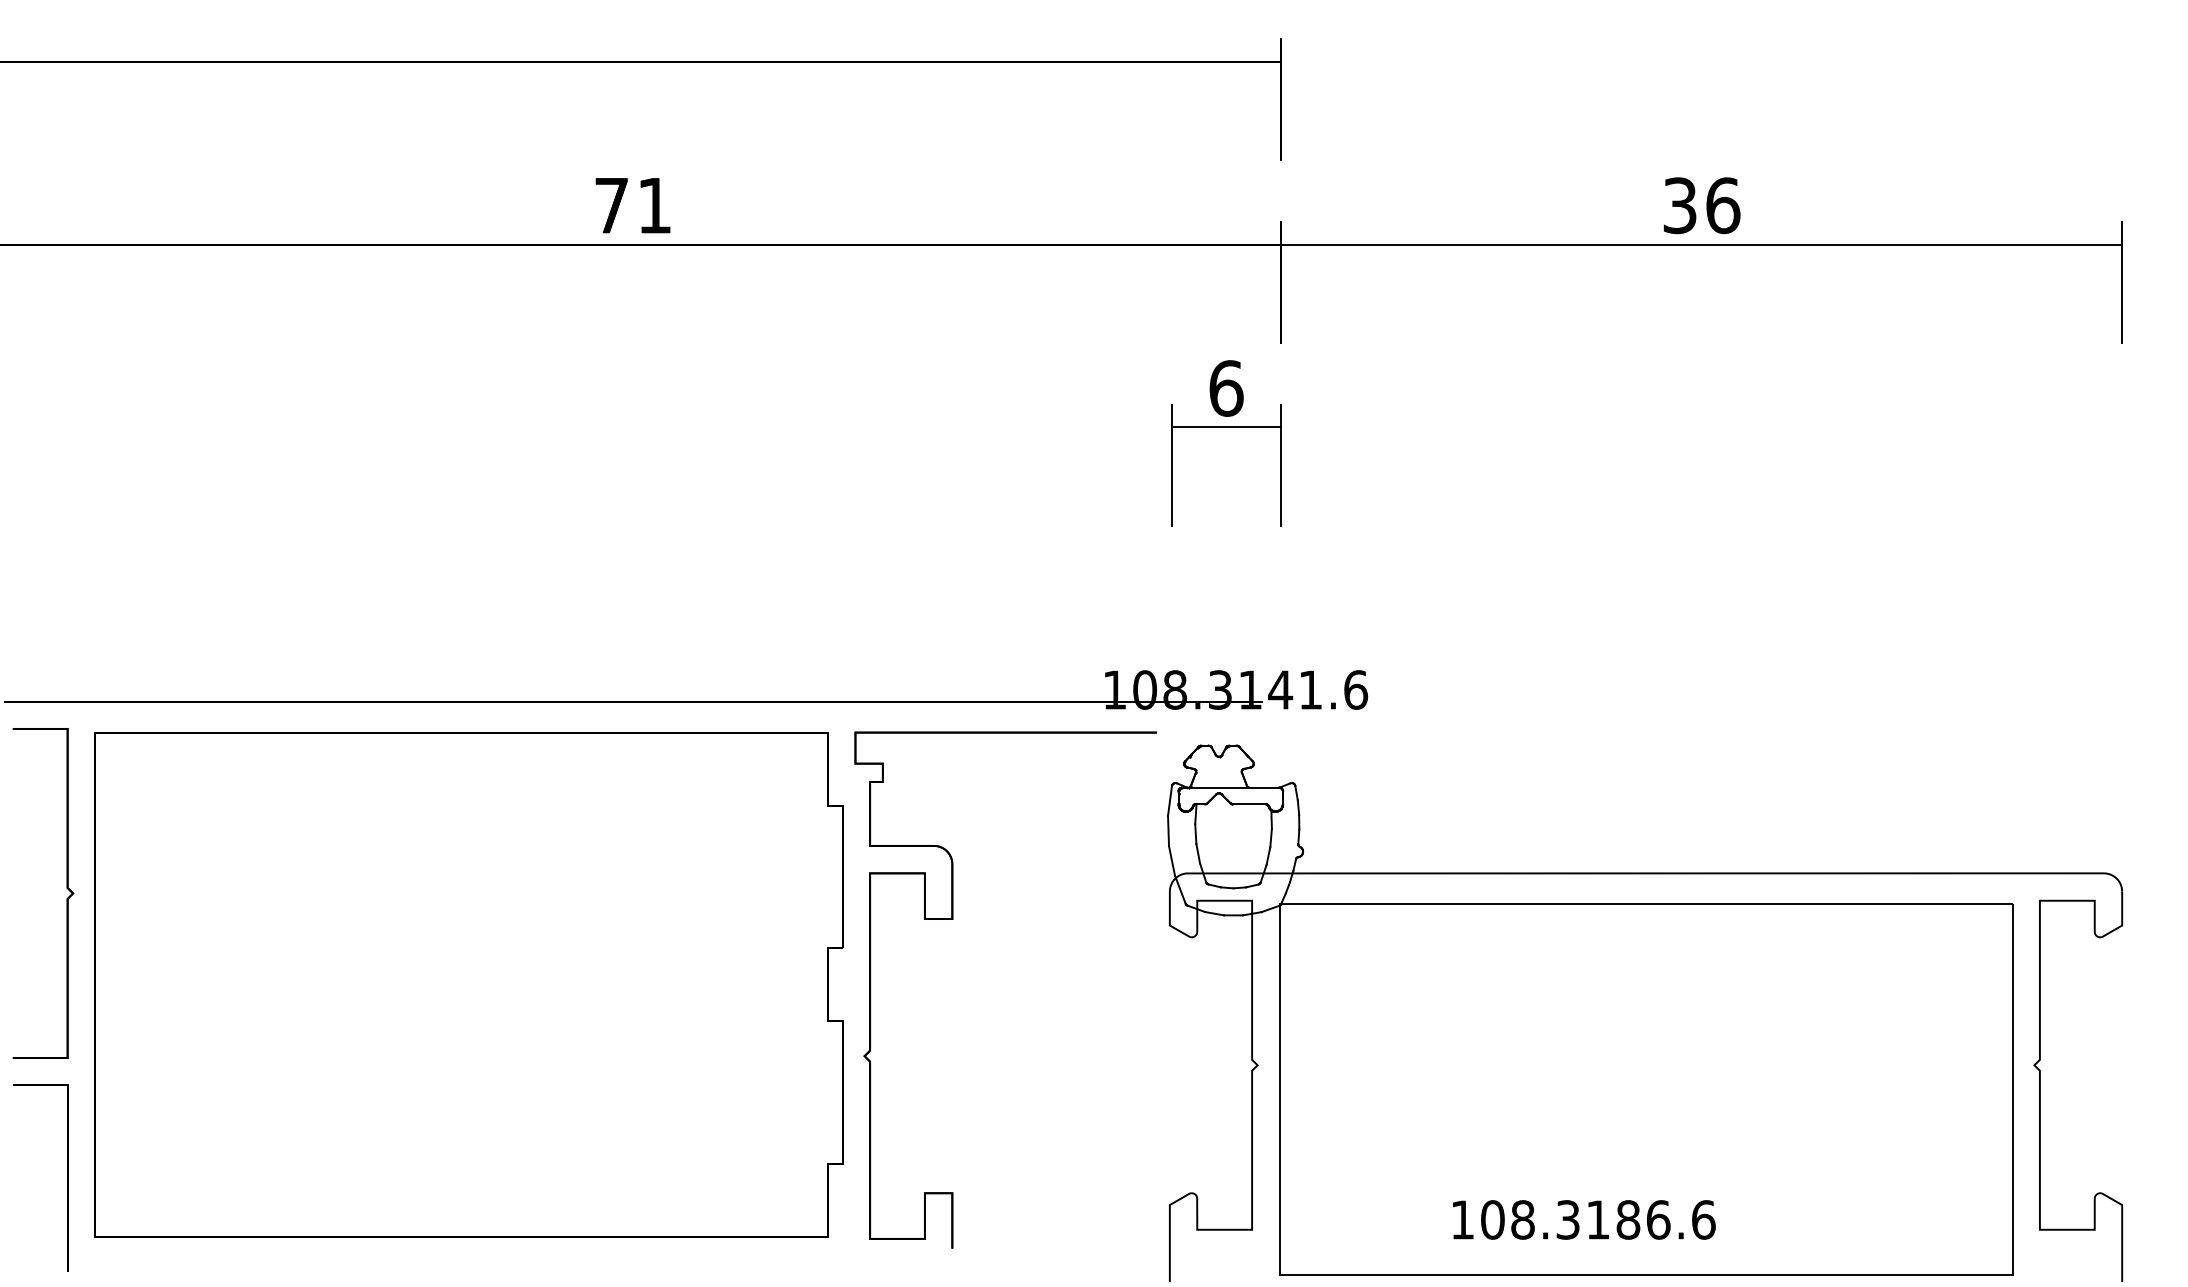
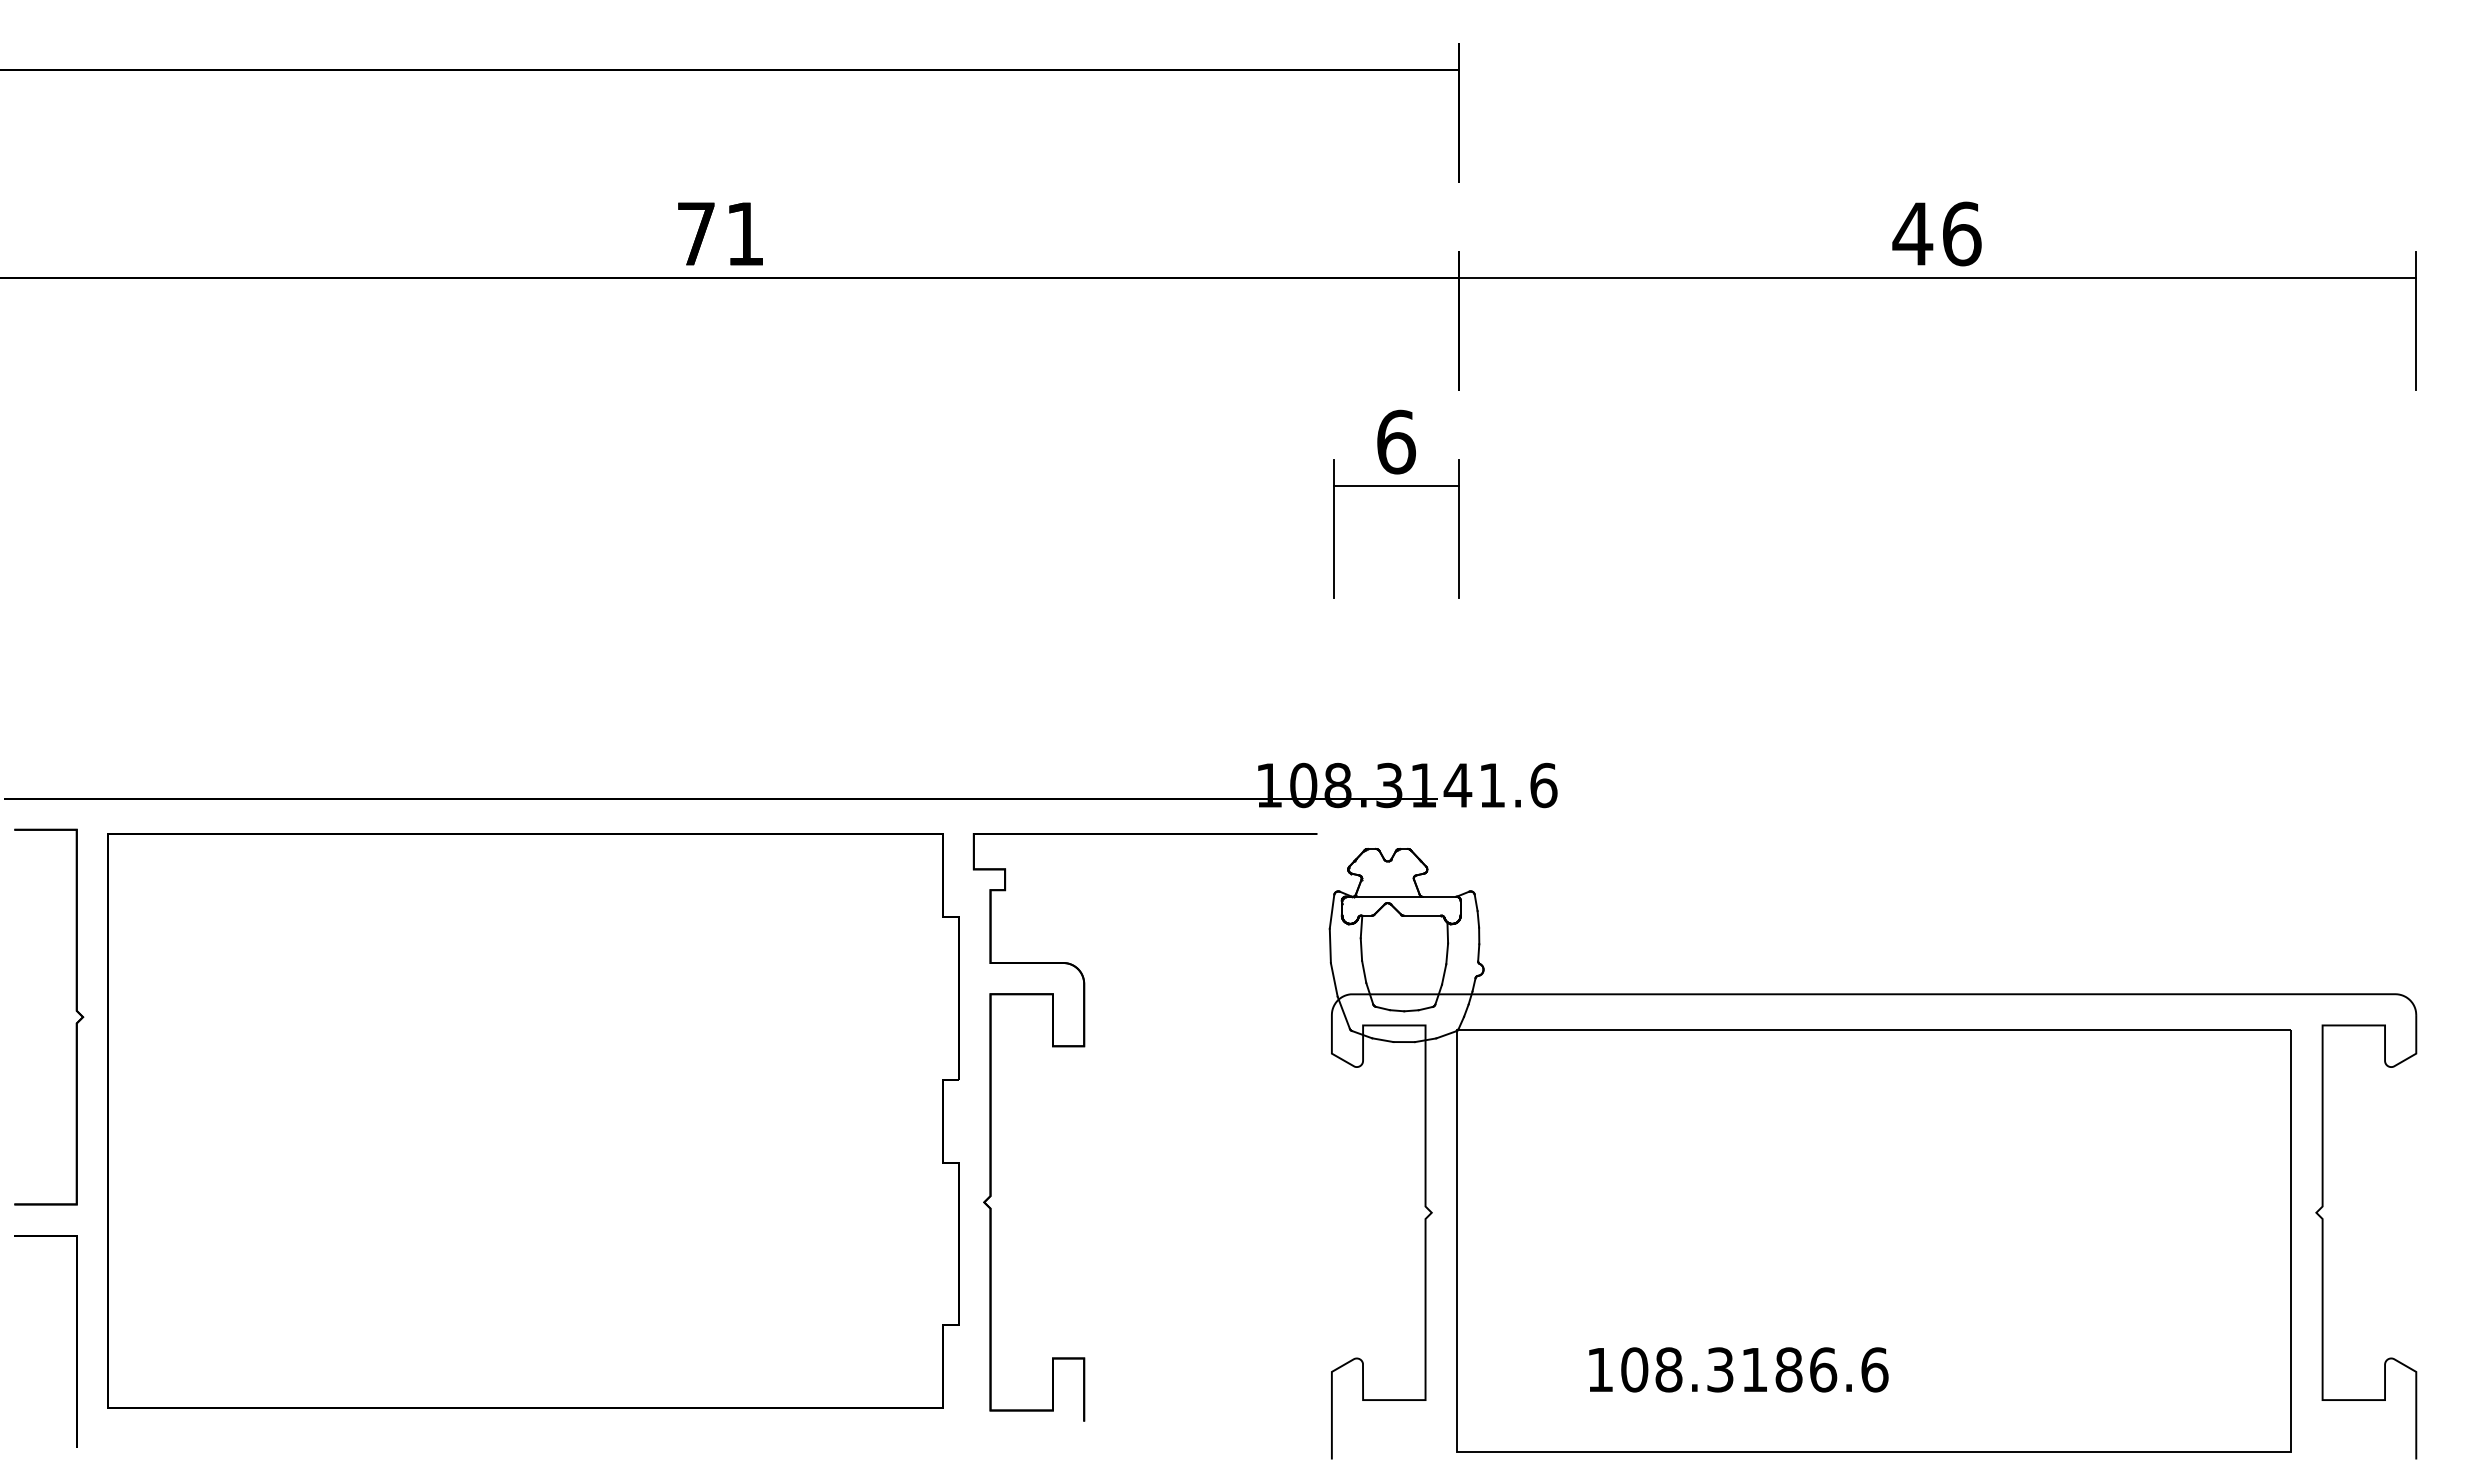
text: (1679, 205) -> (1912, 233), 36 -> 46
text: (1584, 1219) -> (1738, 1369), moved

